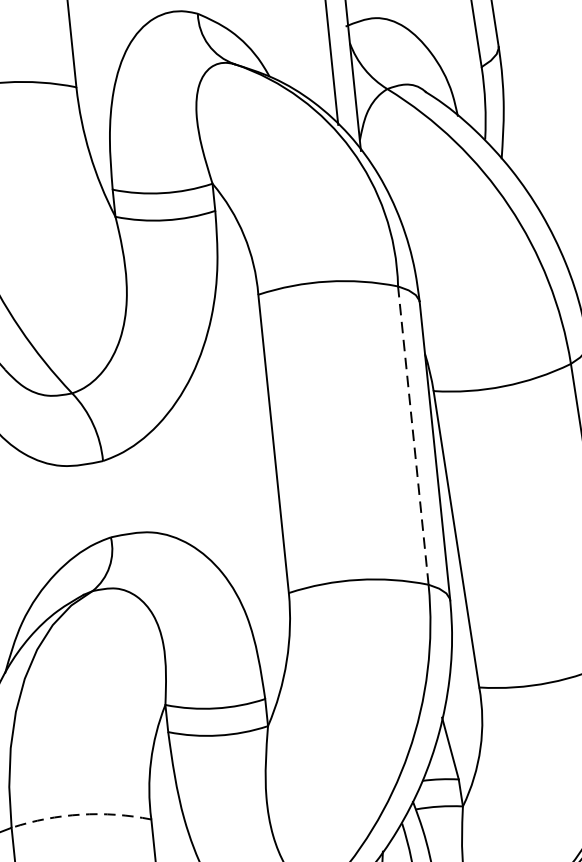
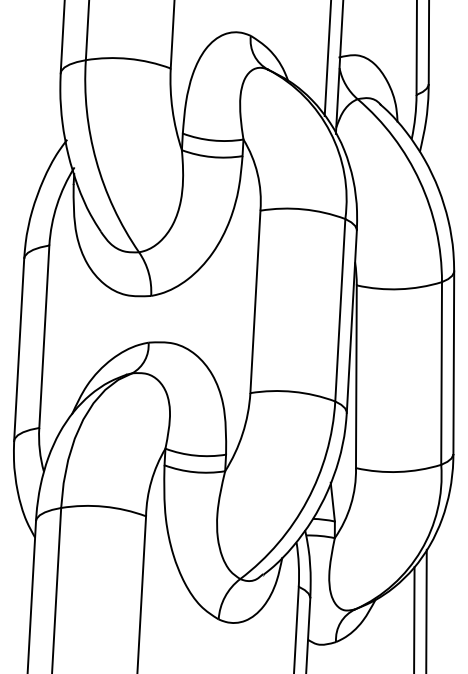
line: (413, 434) -> (340, 309), dashed -> solid
arc: (81, 814) -> (104, 506), dashed -> solid

